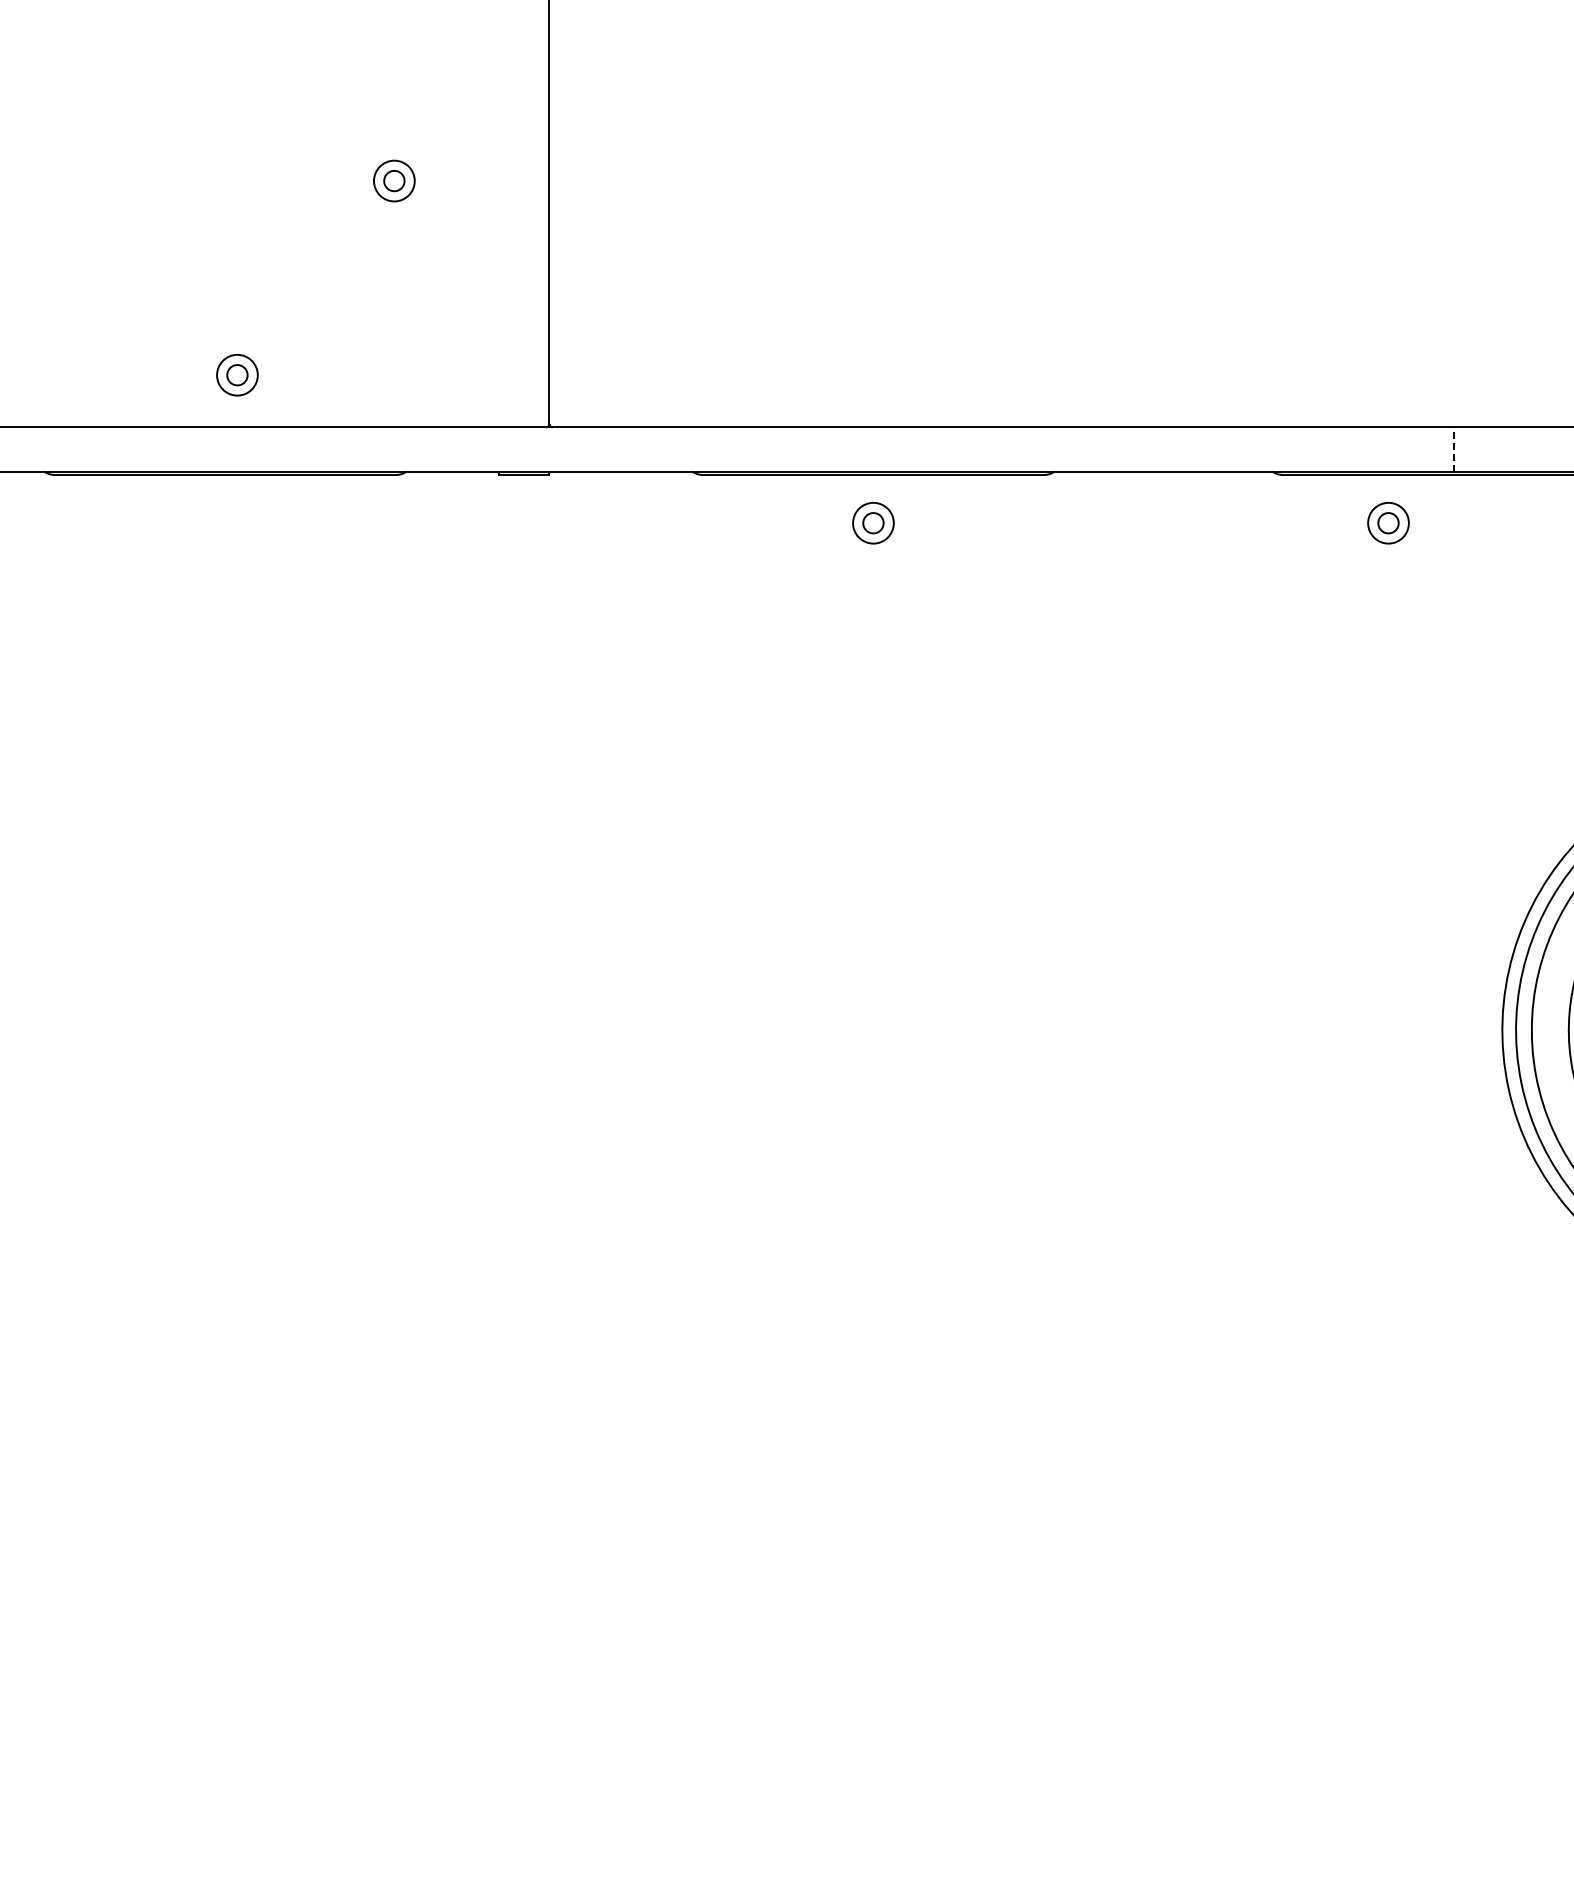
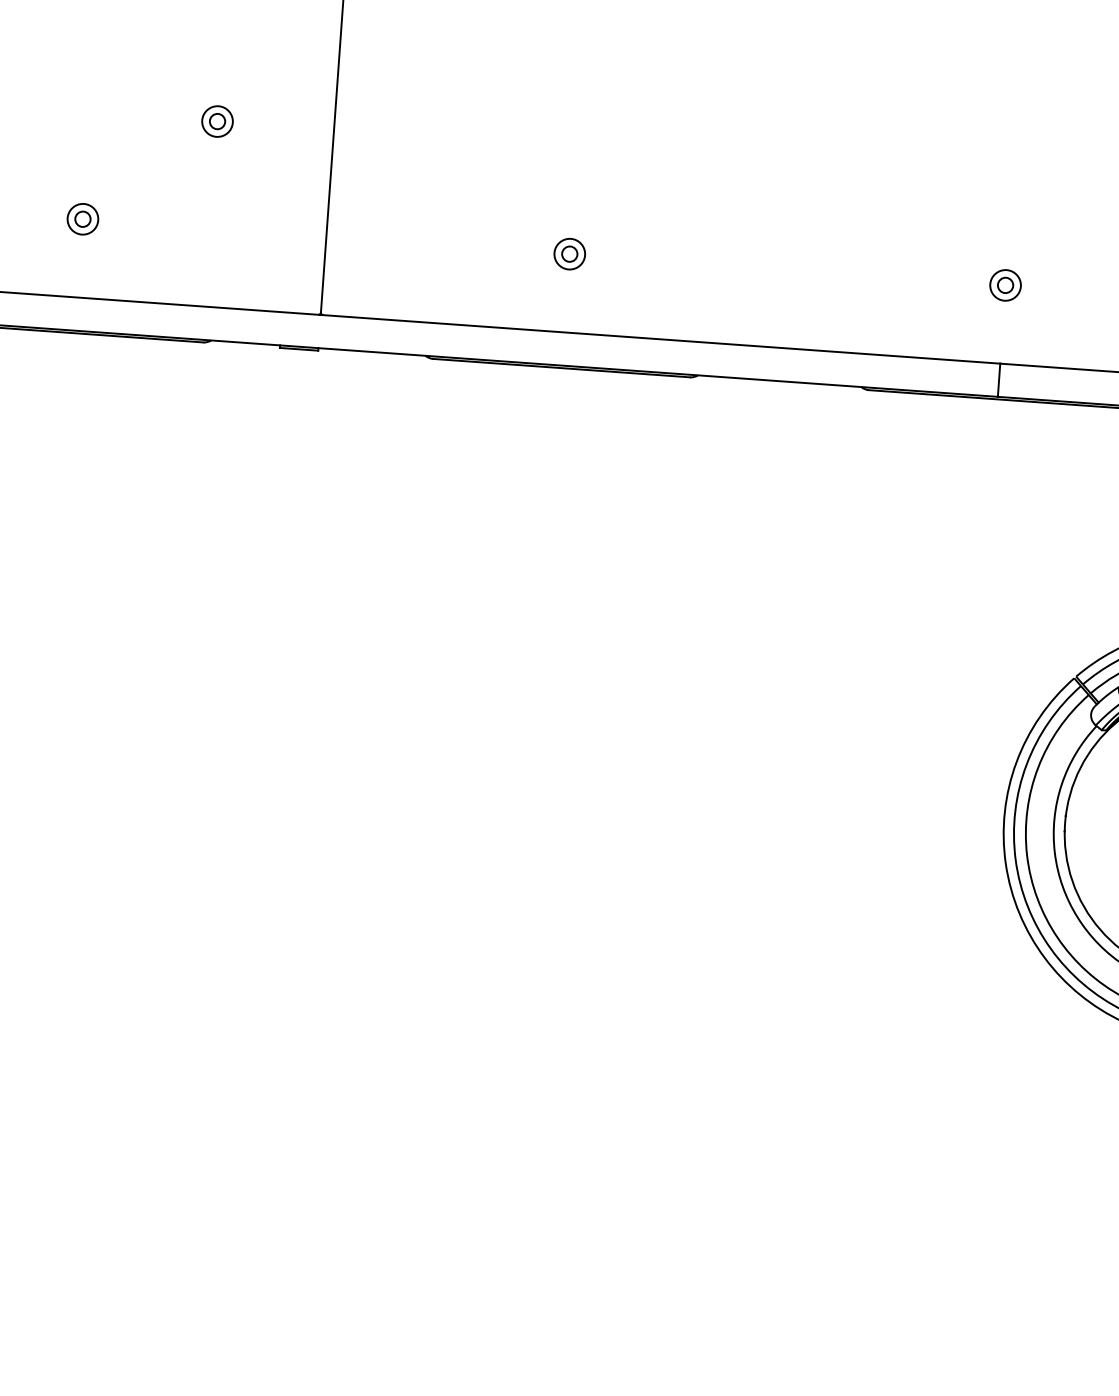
part: (237, 375) -> (82, 219), moved
line: (1453, 448) -> (998, 379), dashed -> solid
part: (873, 523) -> (569, 254), moved
part: (1388, 523) -> (1005, 285), moved

